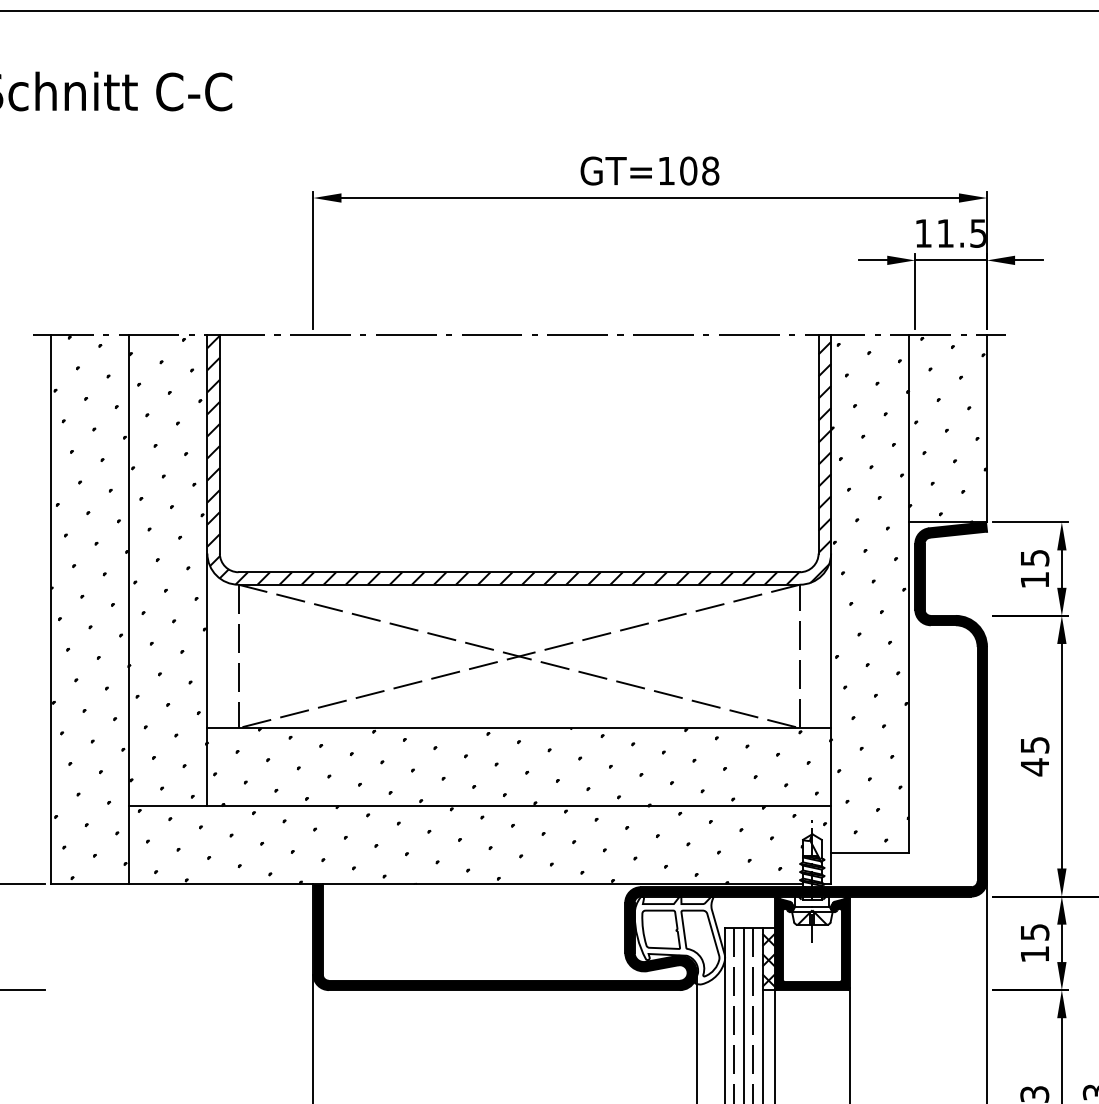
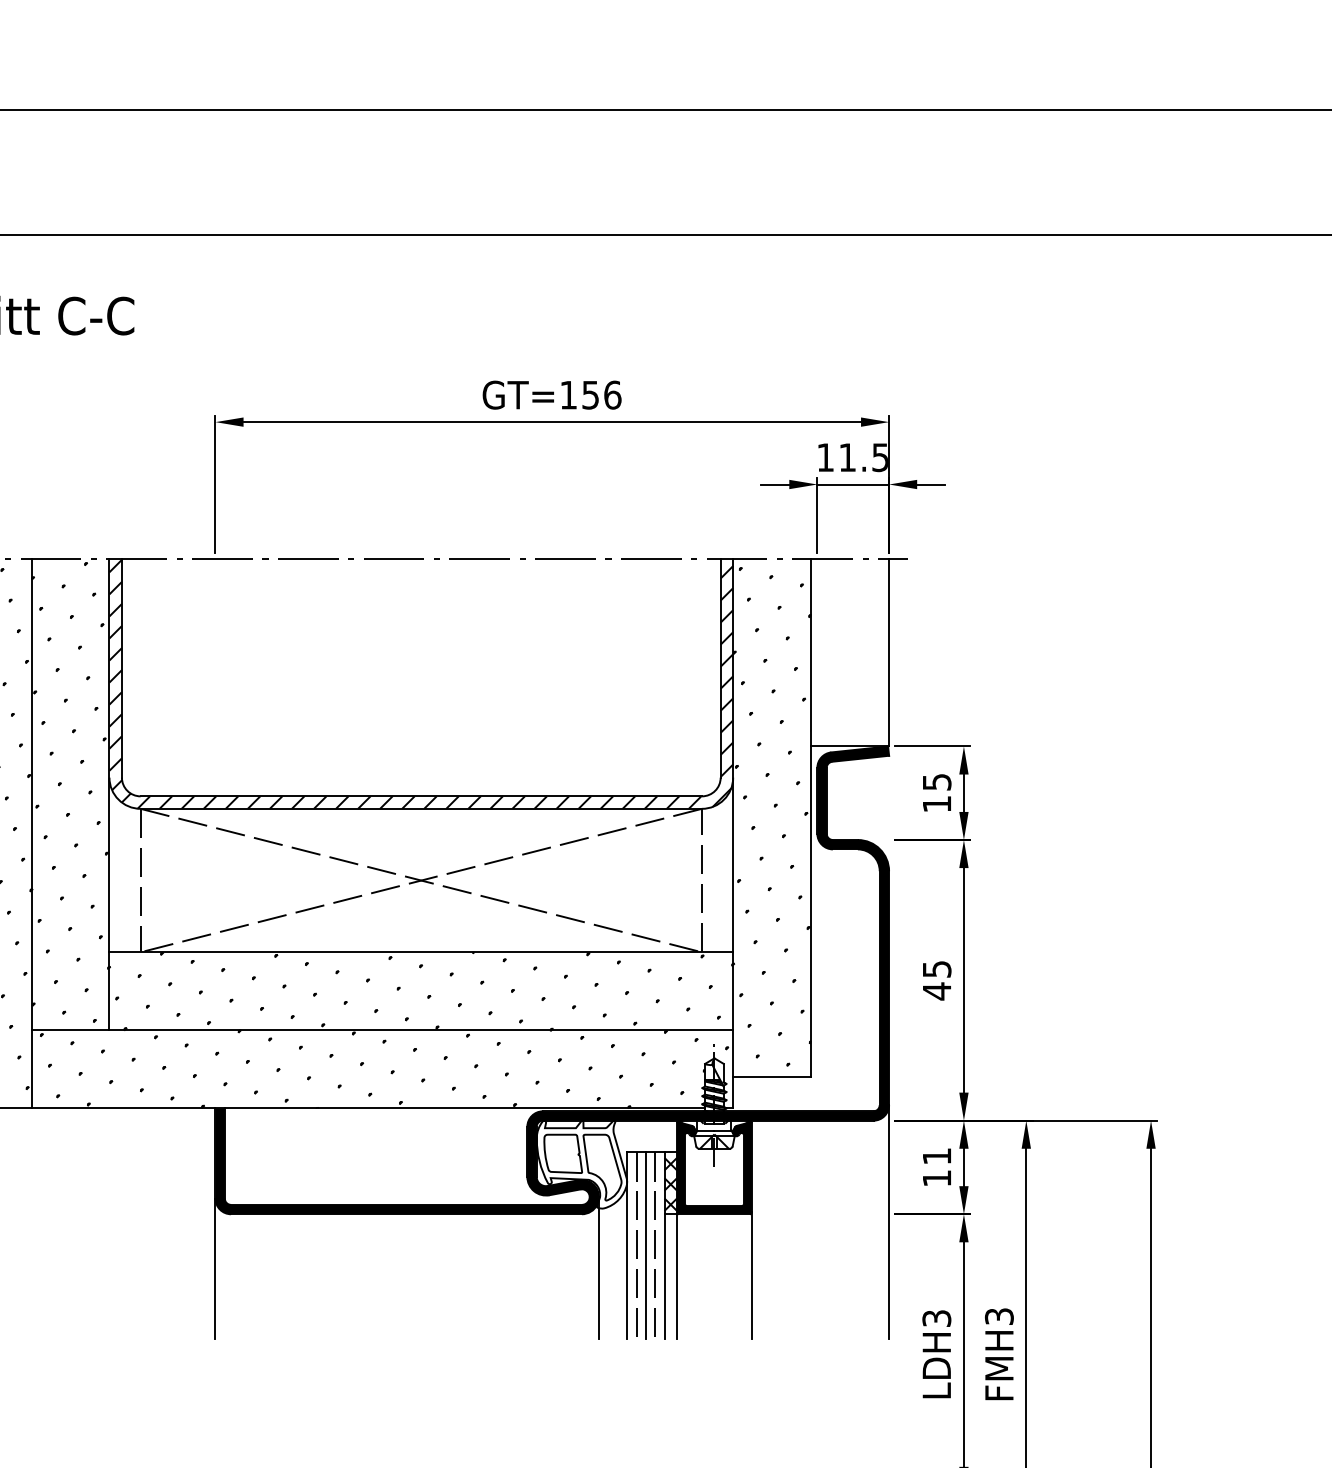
text: (699, 170) -> (601, 394), GT=108 -> GT=156
hatch: (948, 429) -> (850, 653), removed
text: (1035, 932) -> (937, 1156), 15 -> 11

